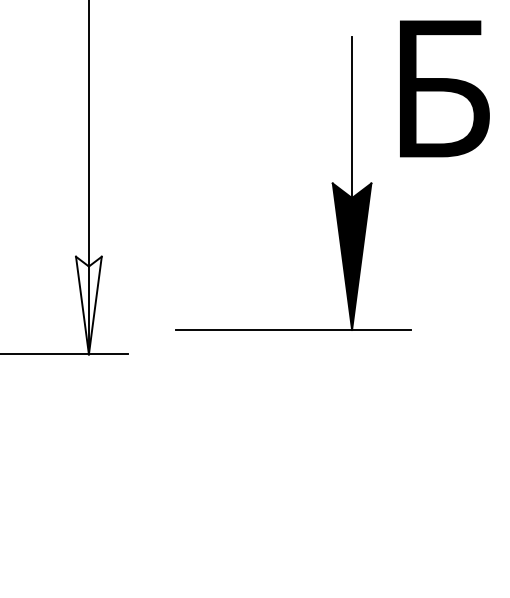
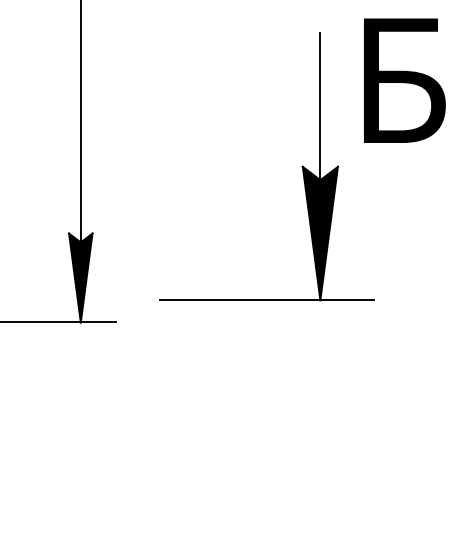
fill: (88, 305) -> (80, 277), added

